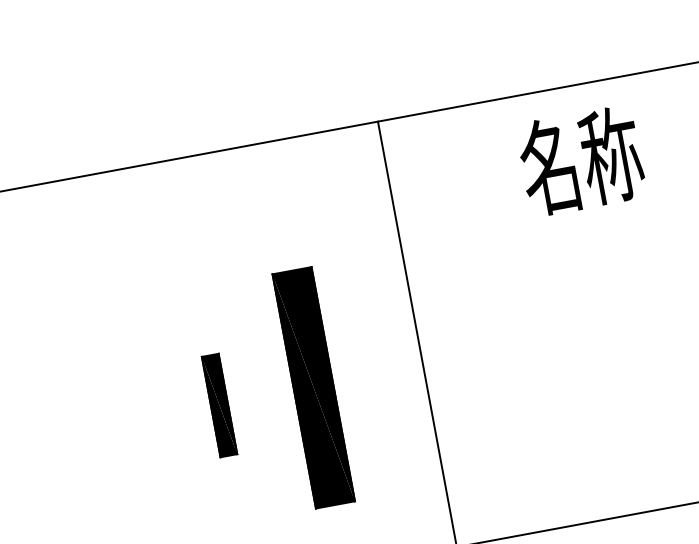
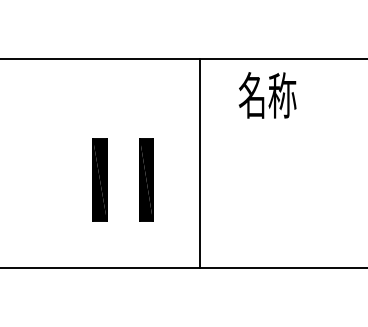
text: (581, 161) -> (267, 95), moved
part: (313, 387) -> (146, 179), size x0.71
part: (218, 404) -> (99, 179), size x1.67

